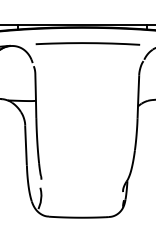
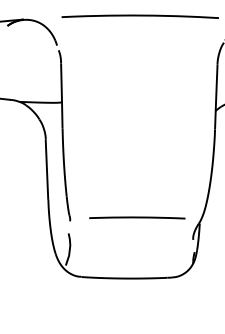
line: (85, 177) -> (136, 217), added

